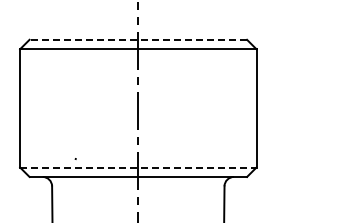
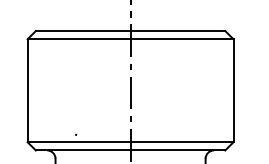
line: (138, 39) -> (130, 30), dashed -> solid
line: (138, 167) -> (130, 142), dashed -> solid

